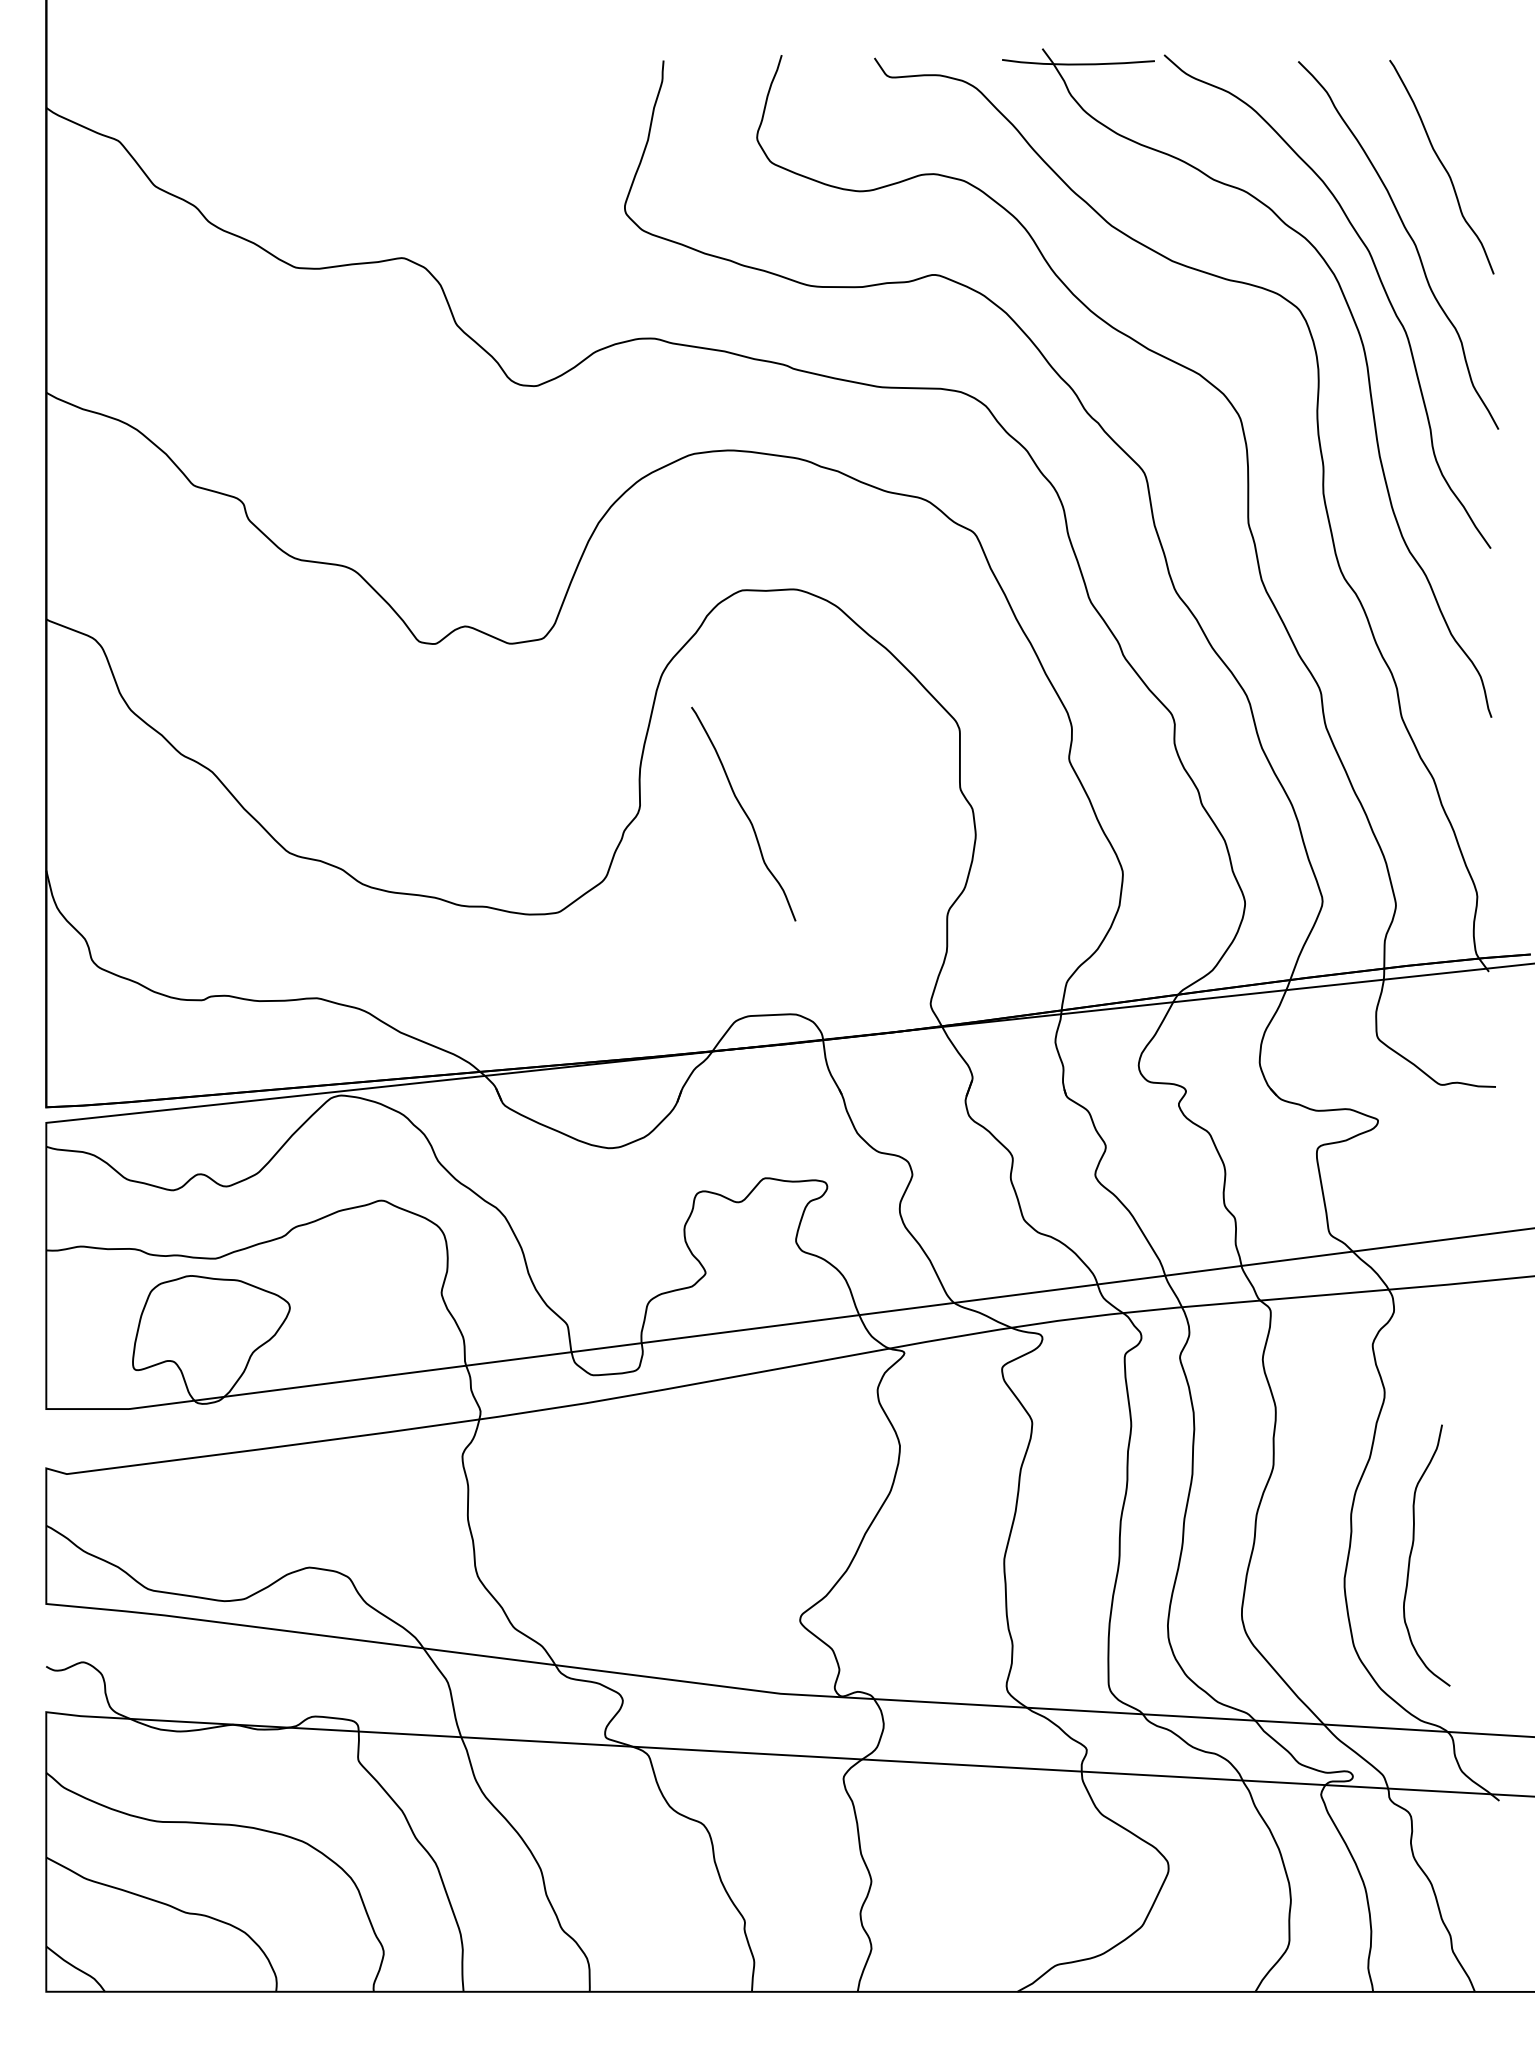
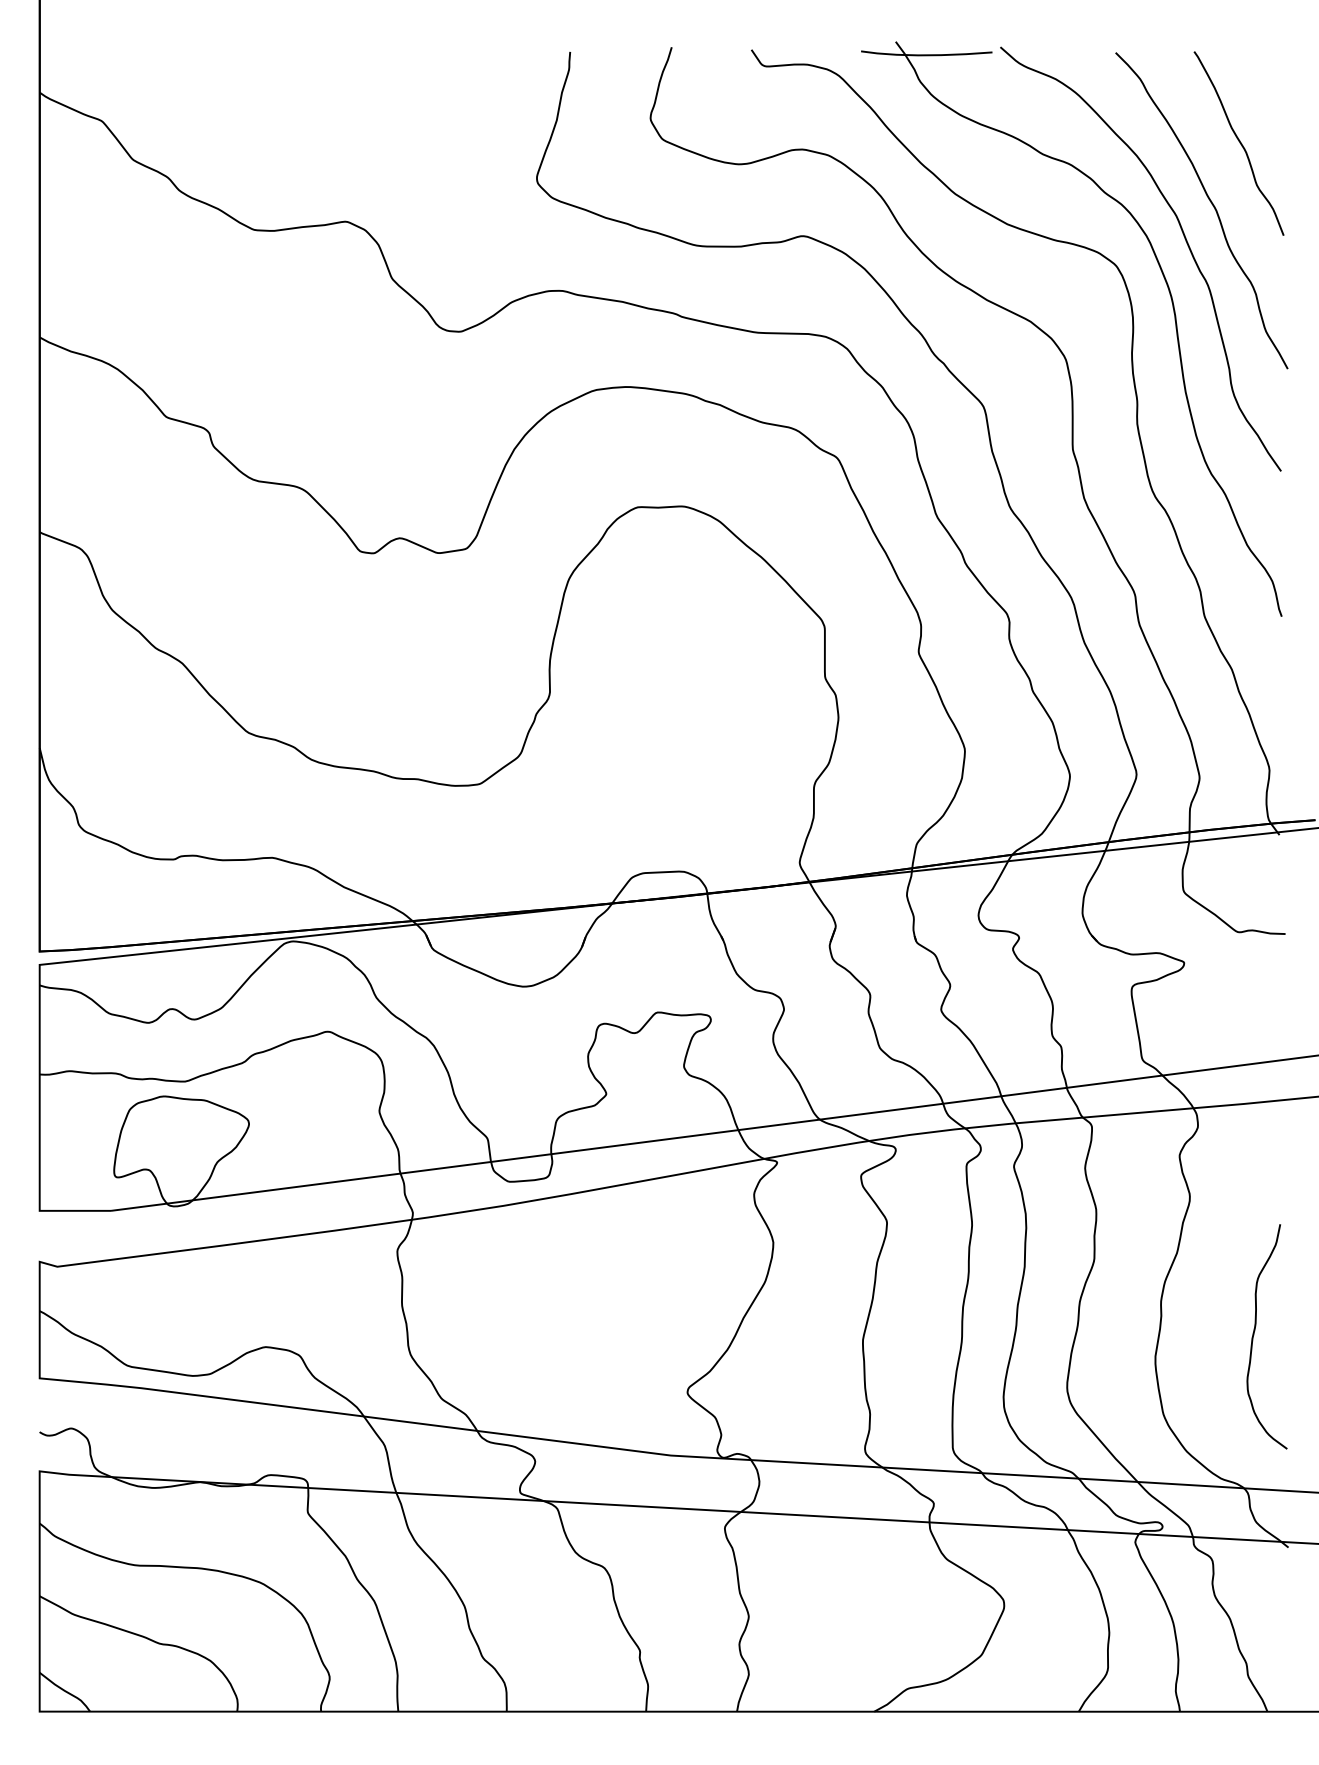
curve: (744, 814) -> (639, 699), removed
curve: (1412, 1554) -> (1254, 1335), moved

